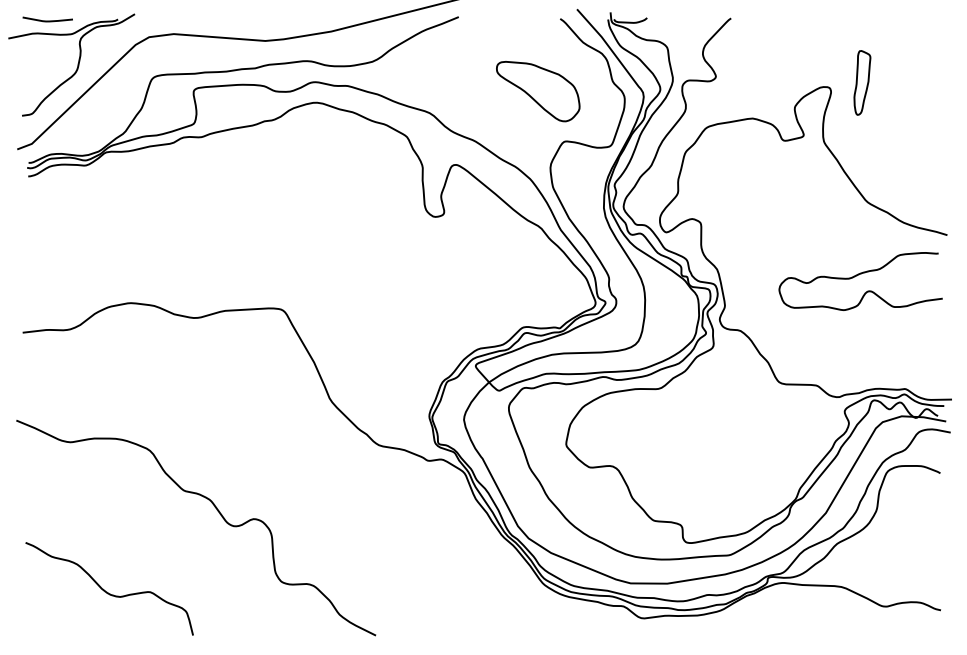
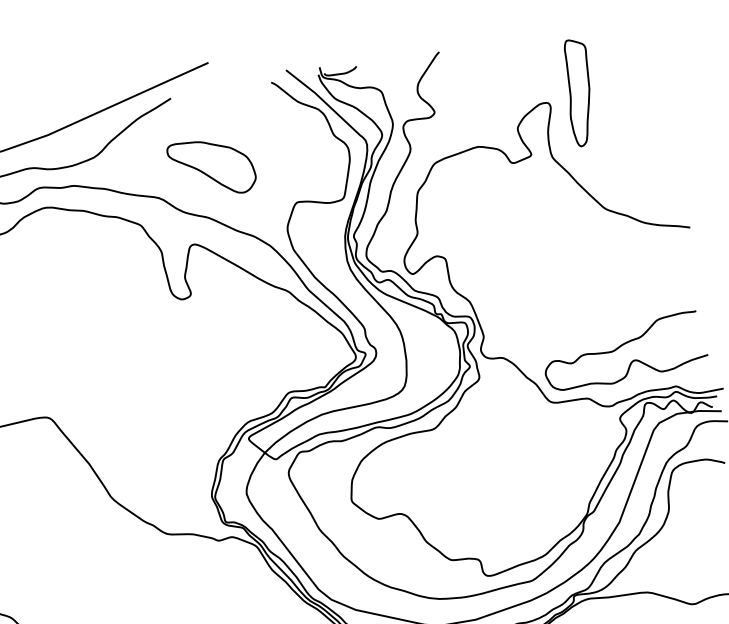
part: (862, 82) -> (579, 92), size x1.67
part: (538, 91) -> (212, 167), moved
curve: (858, 275) -> (621, 346), moved

